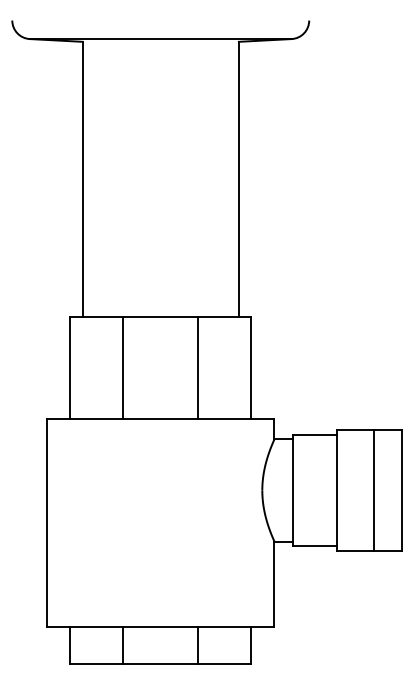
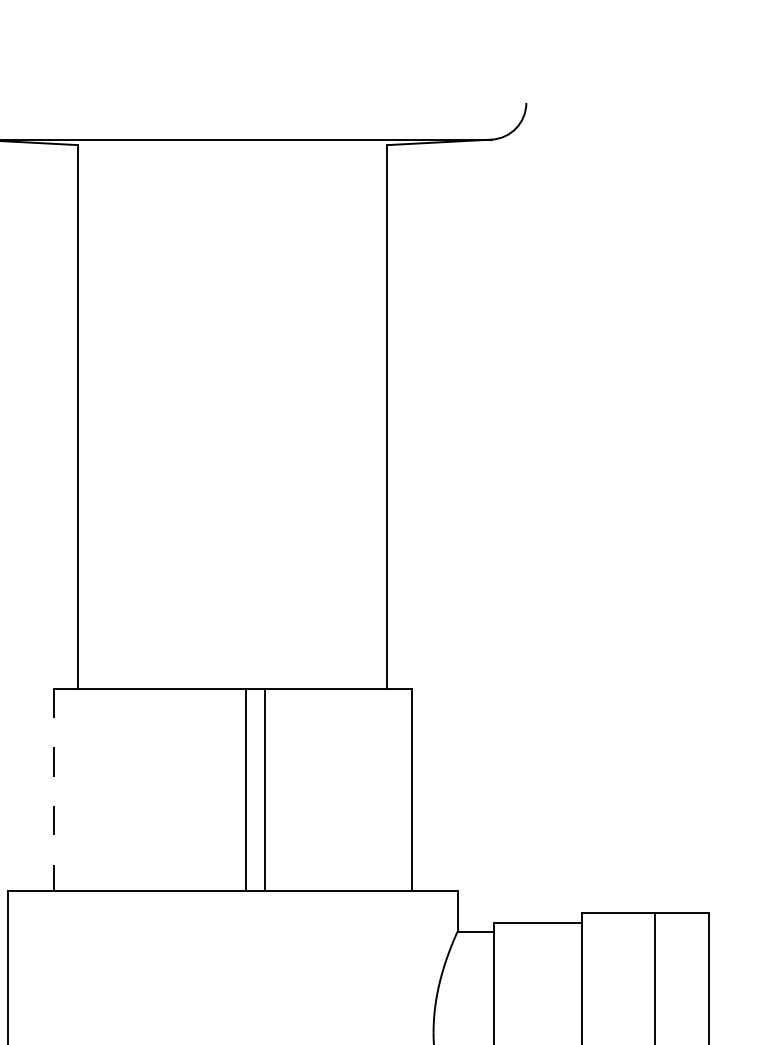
line: (123, 367) -> (245, 789), moved
line: (198, 367) -> (265, 789), moved
line: (70, 368) -> (54, 791), solid -> dashed

